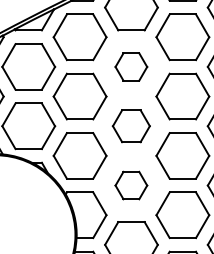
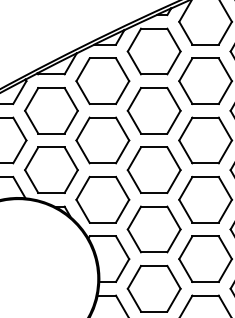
part: (130, 66) -> (153, 110), size x1.67
part: (130, 125) -> (153, 169), size x1.43
part: (130, 185) -> (153, 229), size x1.67

